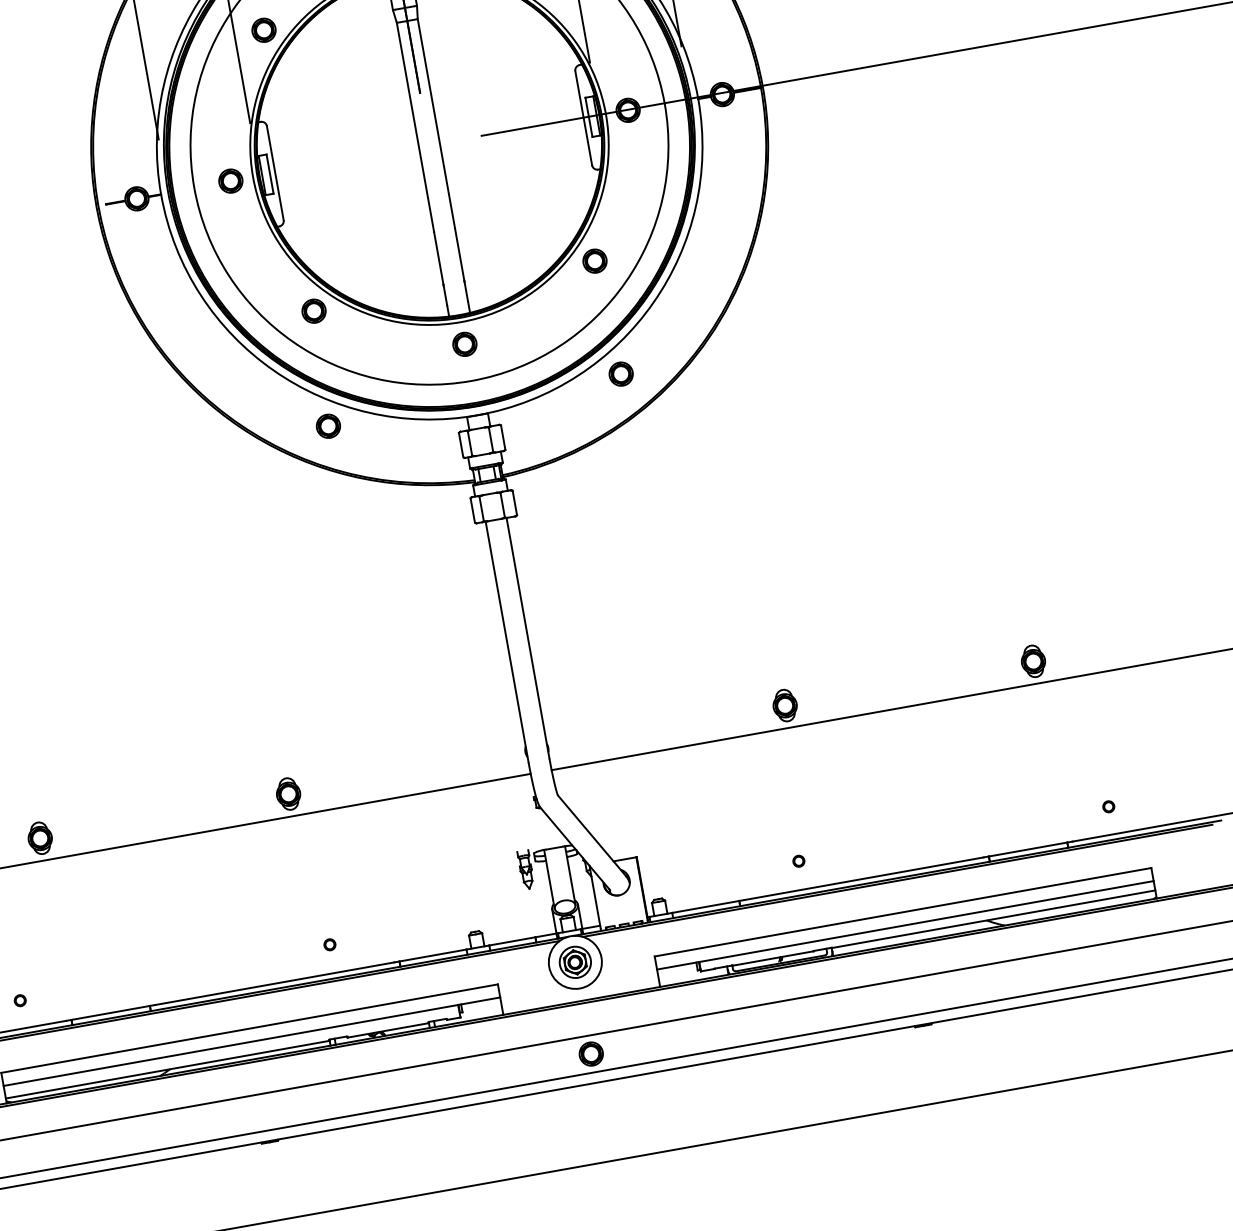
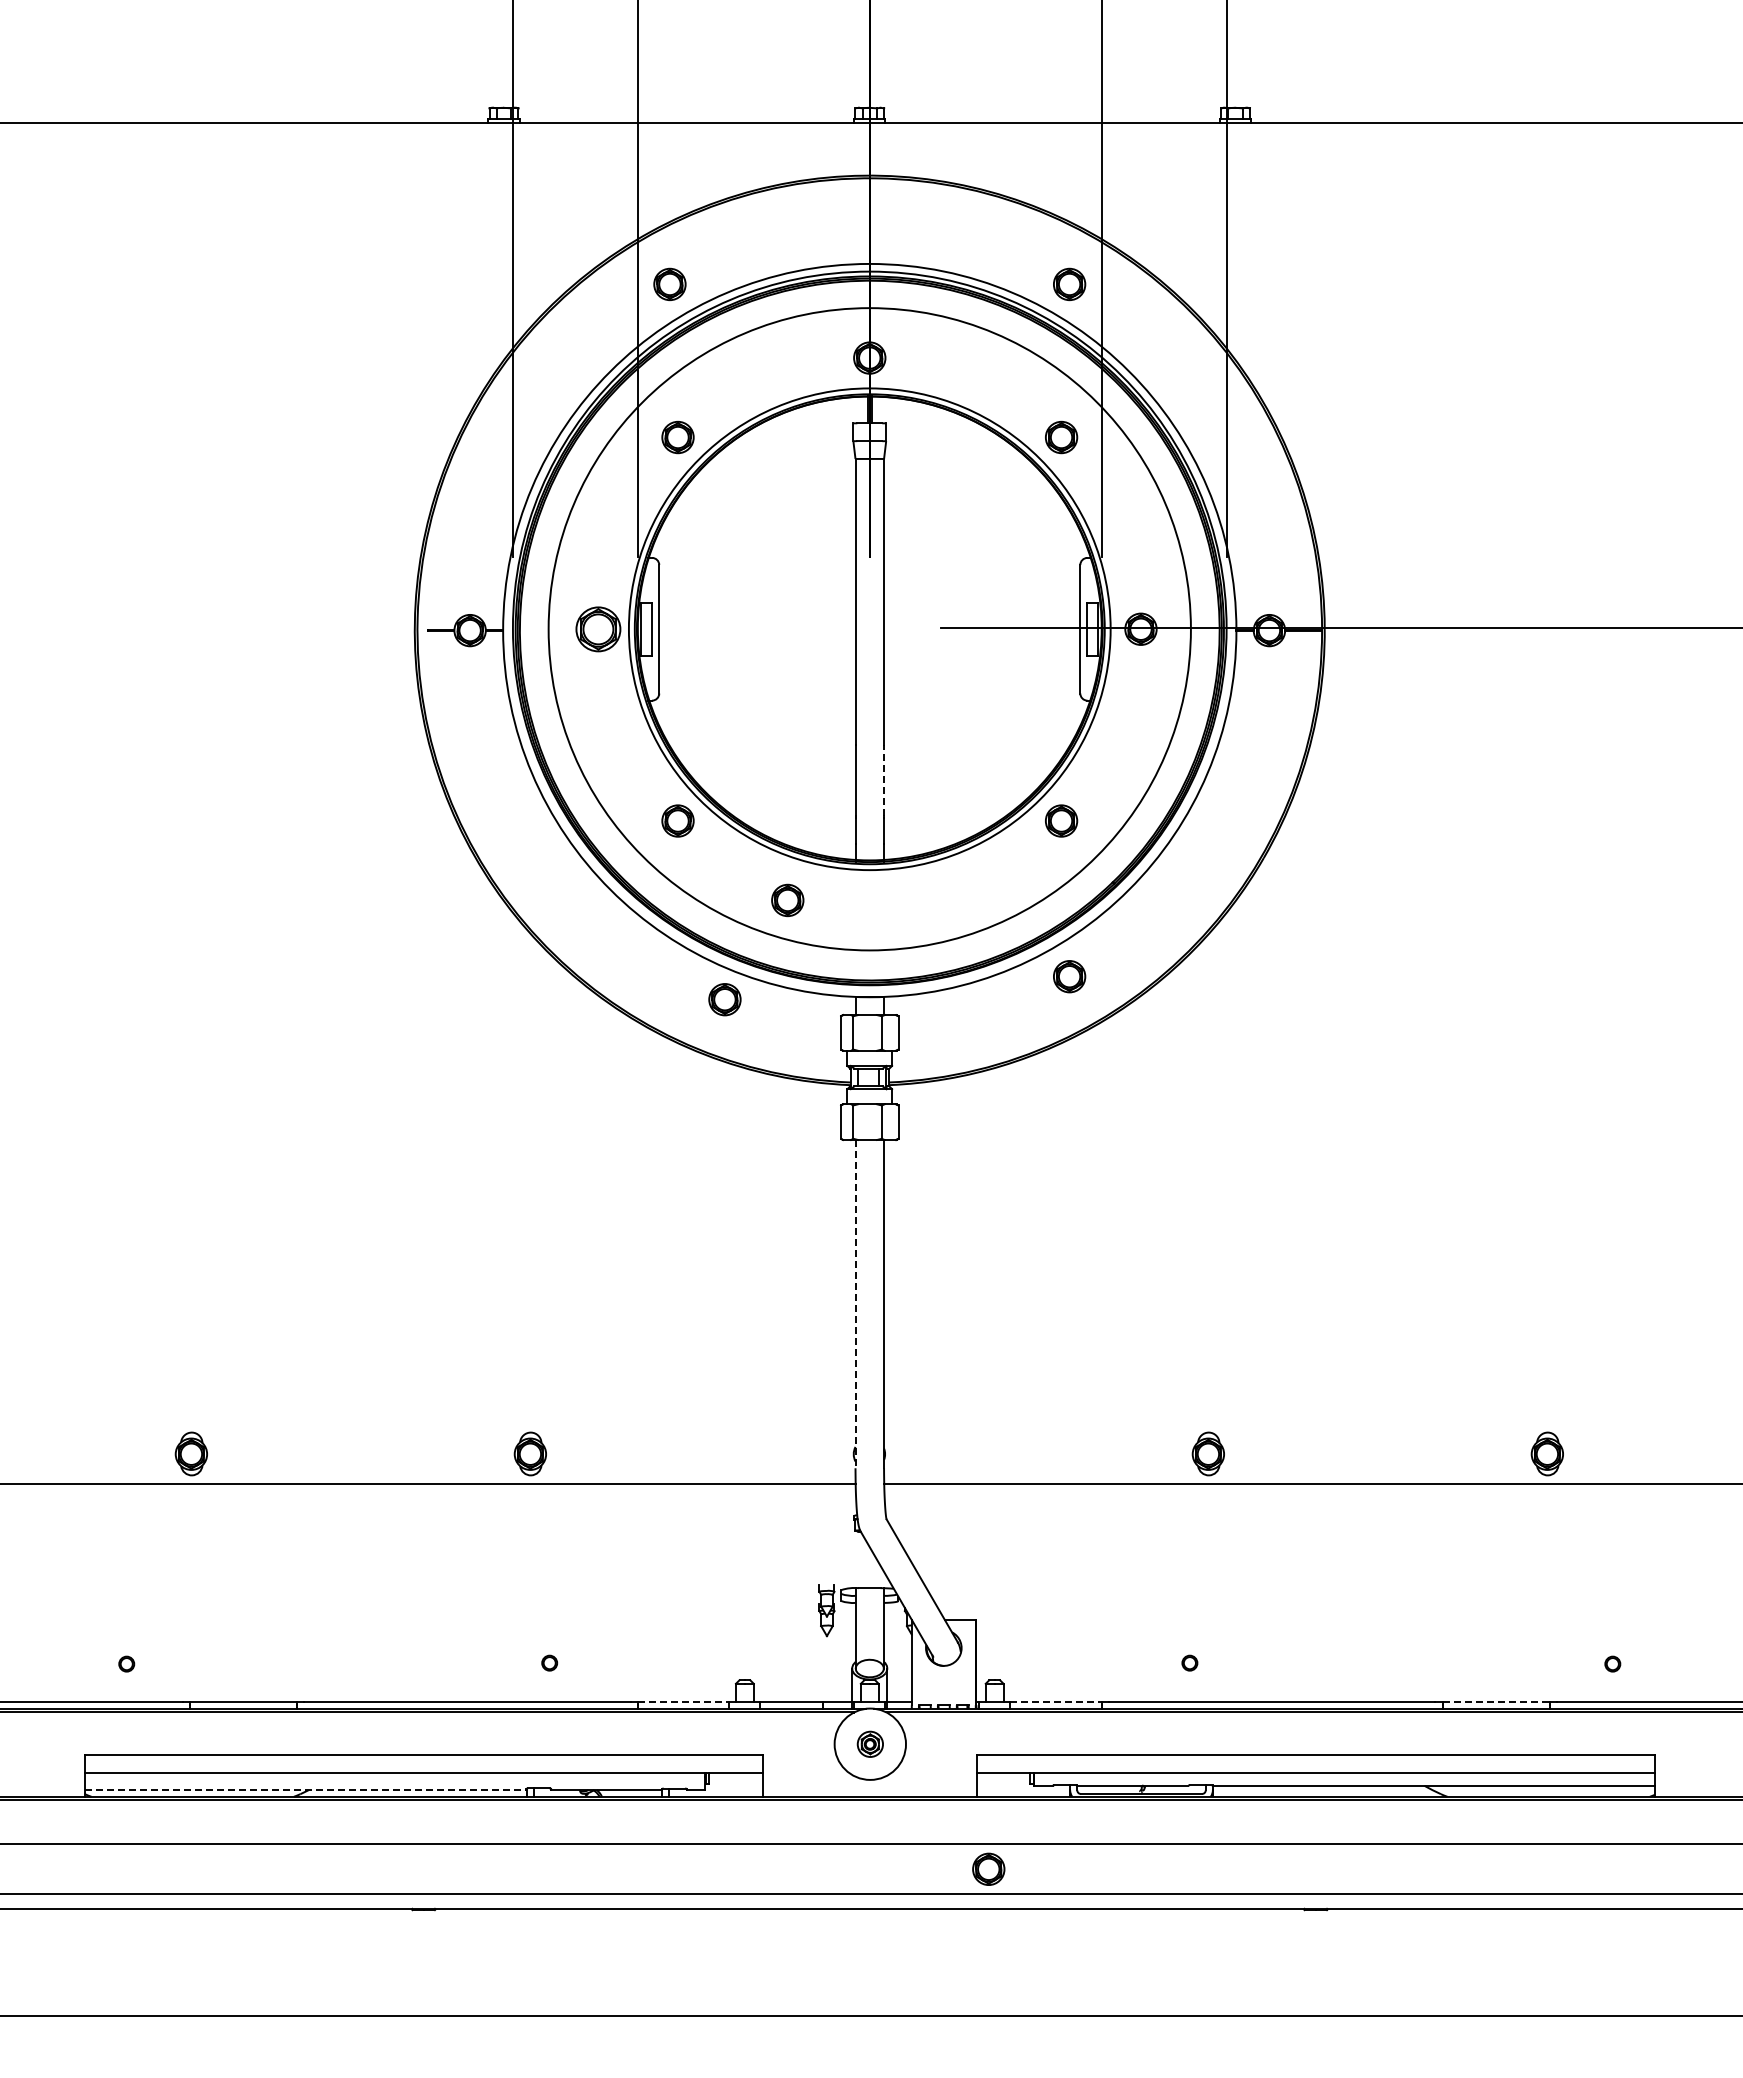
part: (230, 180) -> (598, 628), size x1.4
line: (460, 254) -> (884, 780), solid -> dashed
part: (464, 344) -> (787, 900), moved
part: (328, 426) -> (724, 999), moved
line: (507, 642) -> (855, 1304), solid -> dashed
line: (1028, 849) -> (1496, 1701), solid -> dashed
line: (705, 906) -> (1055, 1701), solid -> dashed
line: (432, 955) -> (683, 1701), solid -> dashed
part: (575, 962) -> (870, 1744), size x0.6
part: (590, 1053) -> (988, 1868), moved
line: (167, 1069) -> (305, 1790), solid -> dashed

